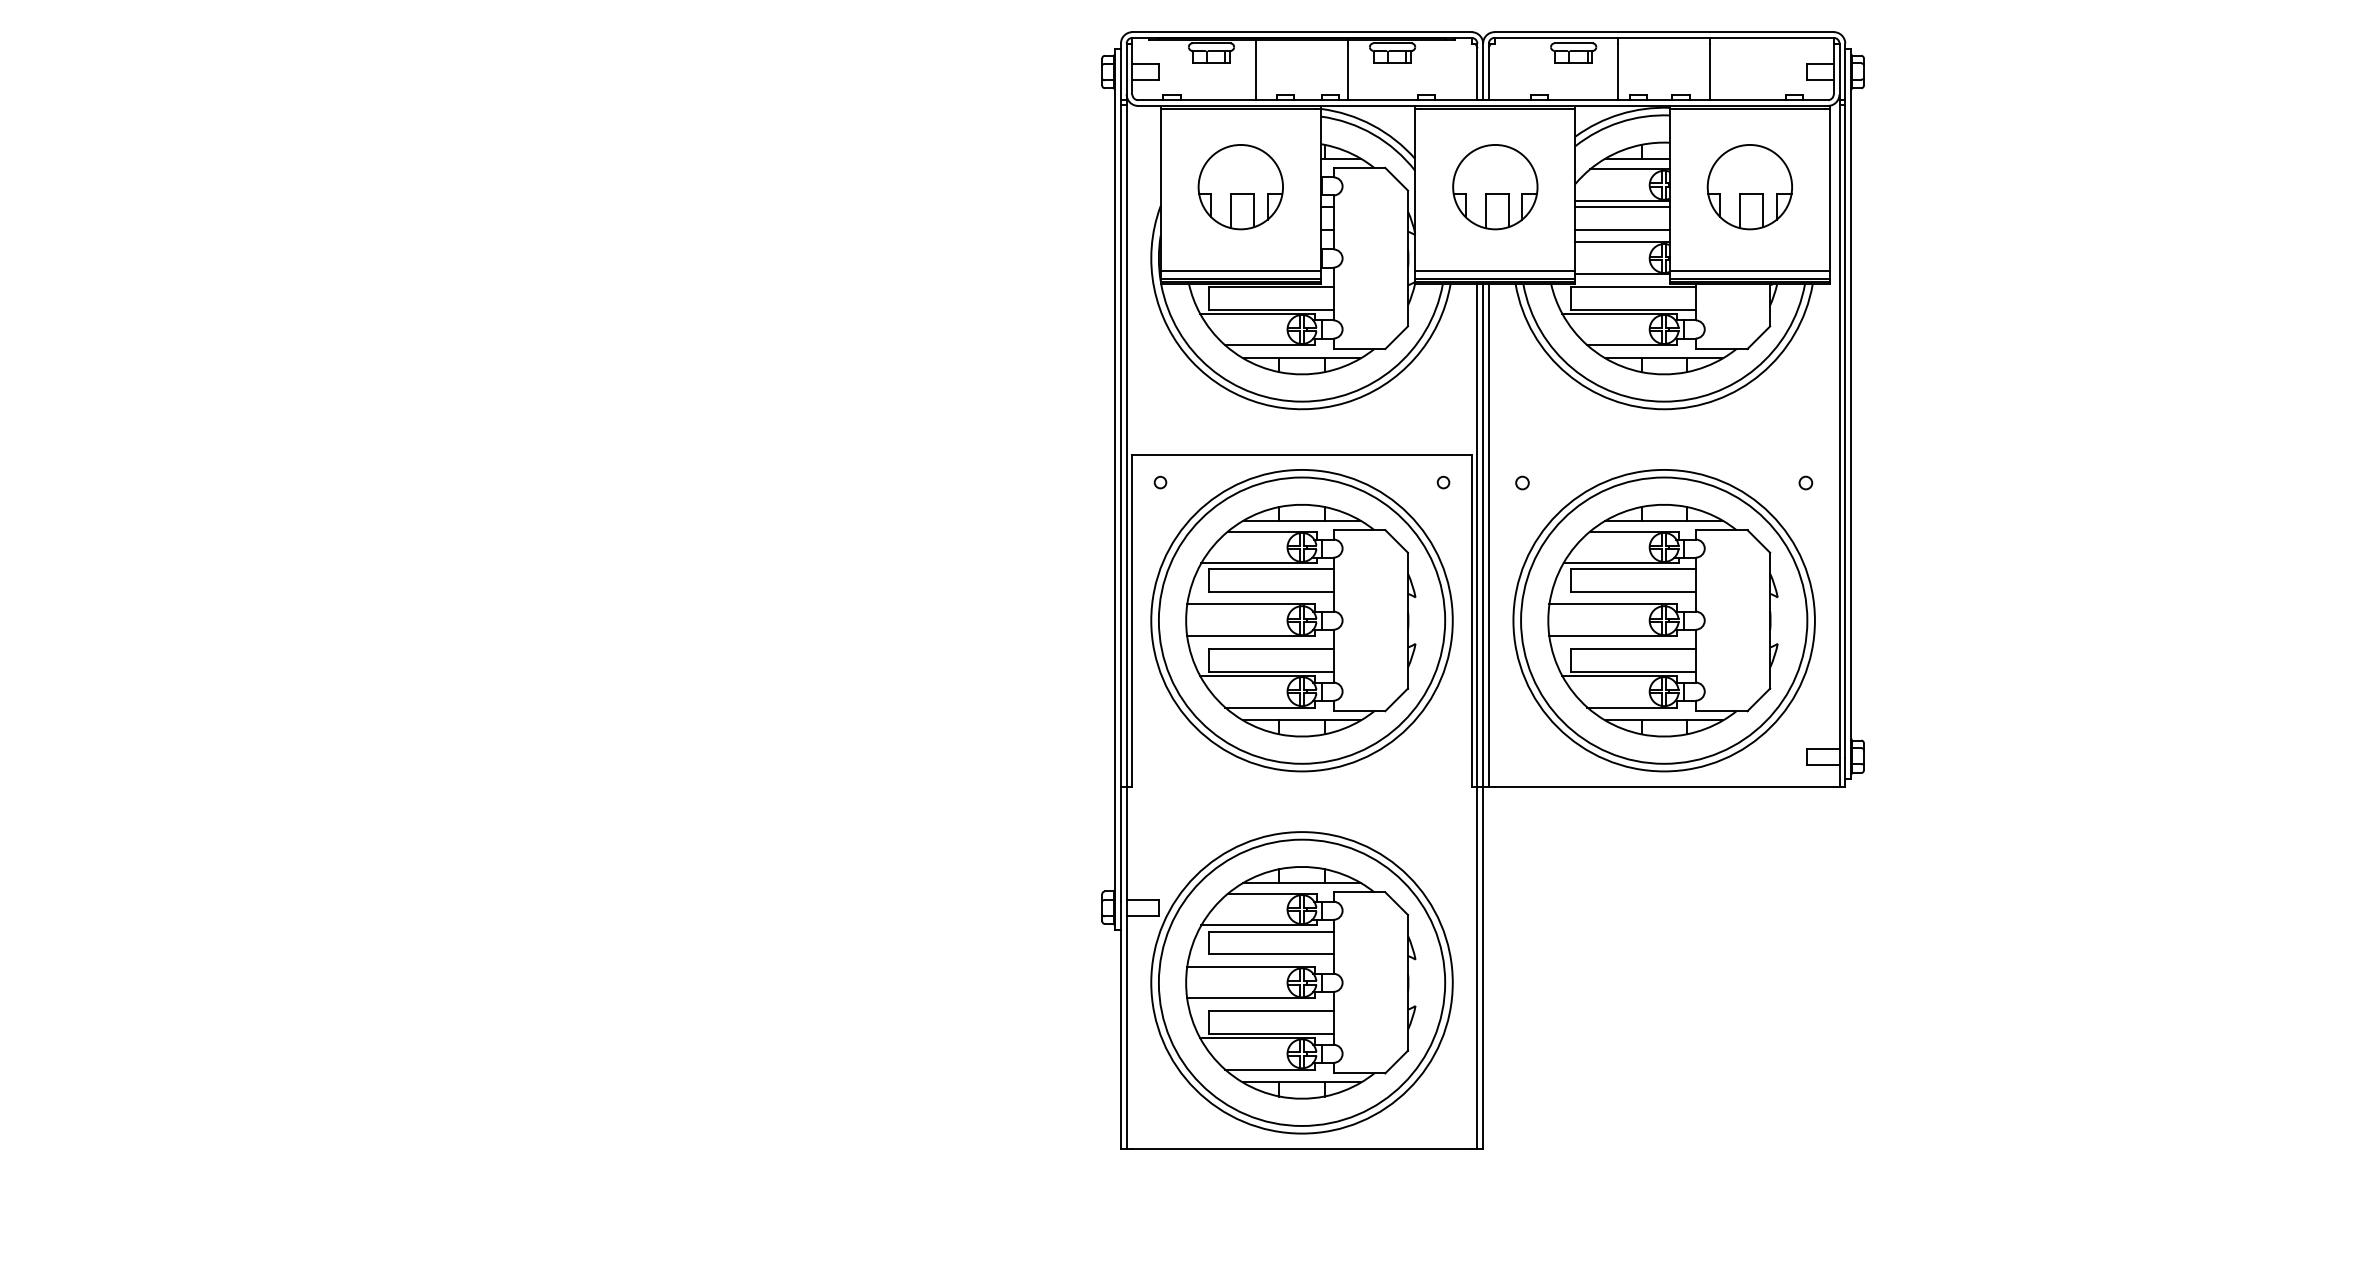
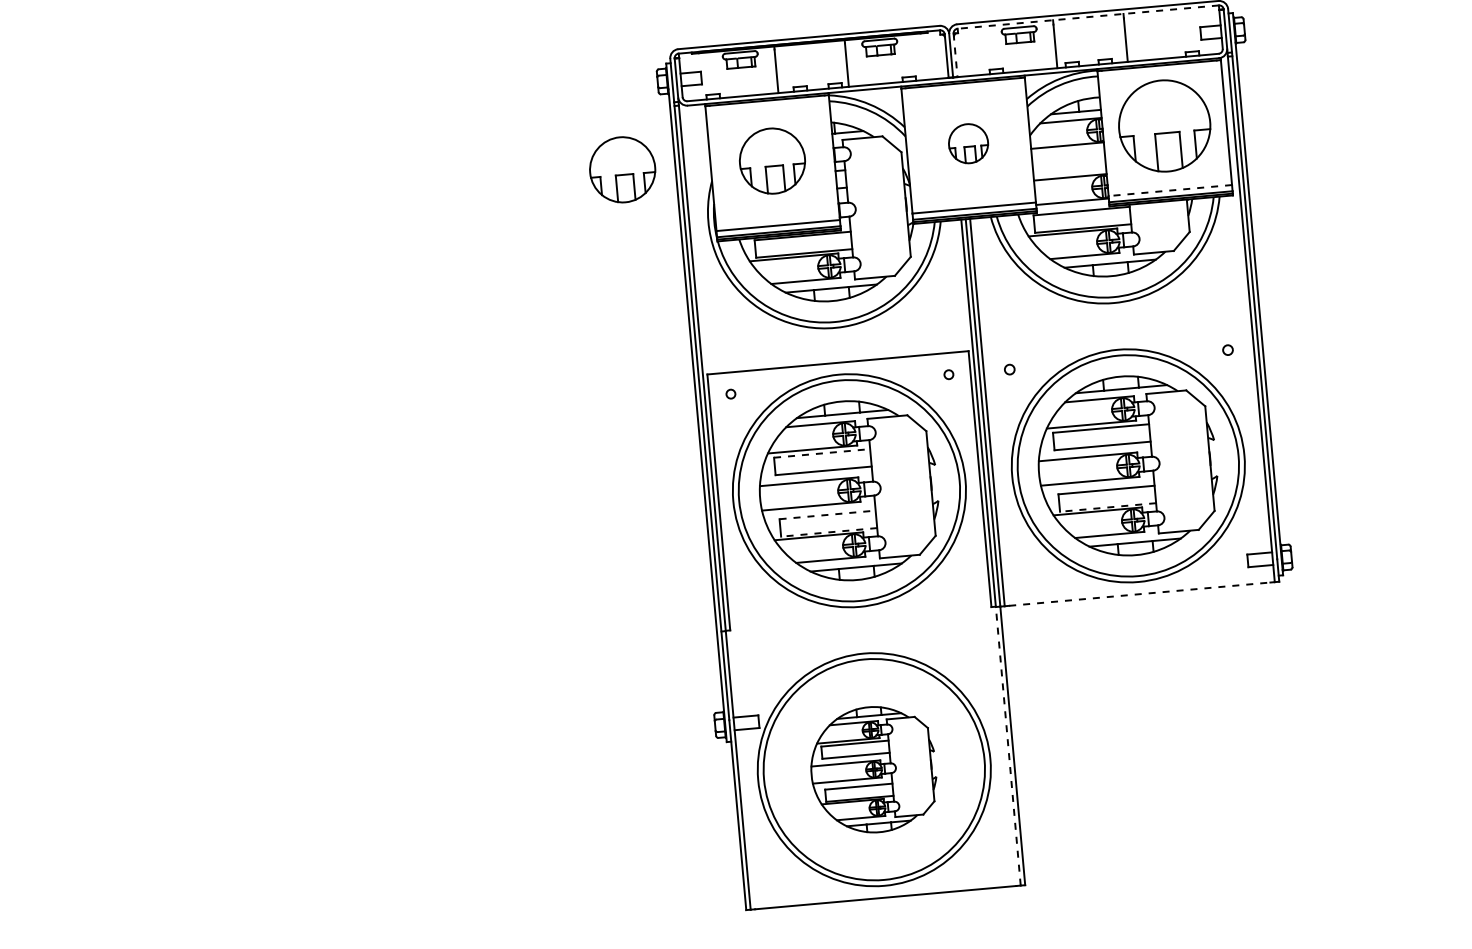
line: (1664, 37) -> (1088, 16), solid -> dashed
line: (1488, 72) -> (955, 55), solid -> dashed
part: (1046, 181) -> (622, 170), added
part: (1495, 187) -> (968, 143), size x0.6
part: (1749, 187) -> (1164, 126), size x1.4
line: (1622, 207) -> (1067, 150), removed
line: (1622, 229) -> (1069, 167), removed
line: (1749, 270) -> (1169, 190), solid -> dashed
line: (1271, 569) -> (822, 453), solid -> dashed
line: (1271, 649) -> (827, 515), solid -> dashed
line: (1270, 671) -> (828, 532), solid -> dashed
line: (1632, 671) -> (1107, 507), solid -> dashed
line: (1664, 787) -> (1140, 594), solid -> dashed
line: (1477, 968) -> (1008, 746), solid -> dashed
part: (1300, 982) -> (873, 769), size x0.7

